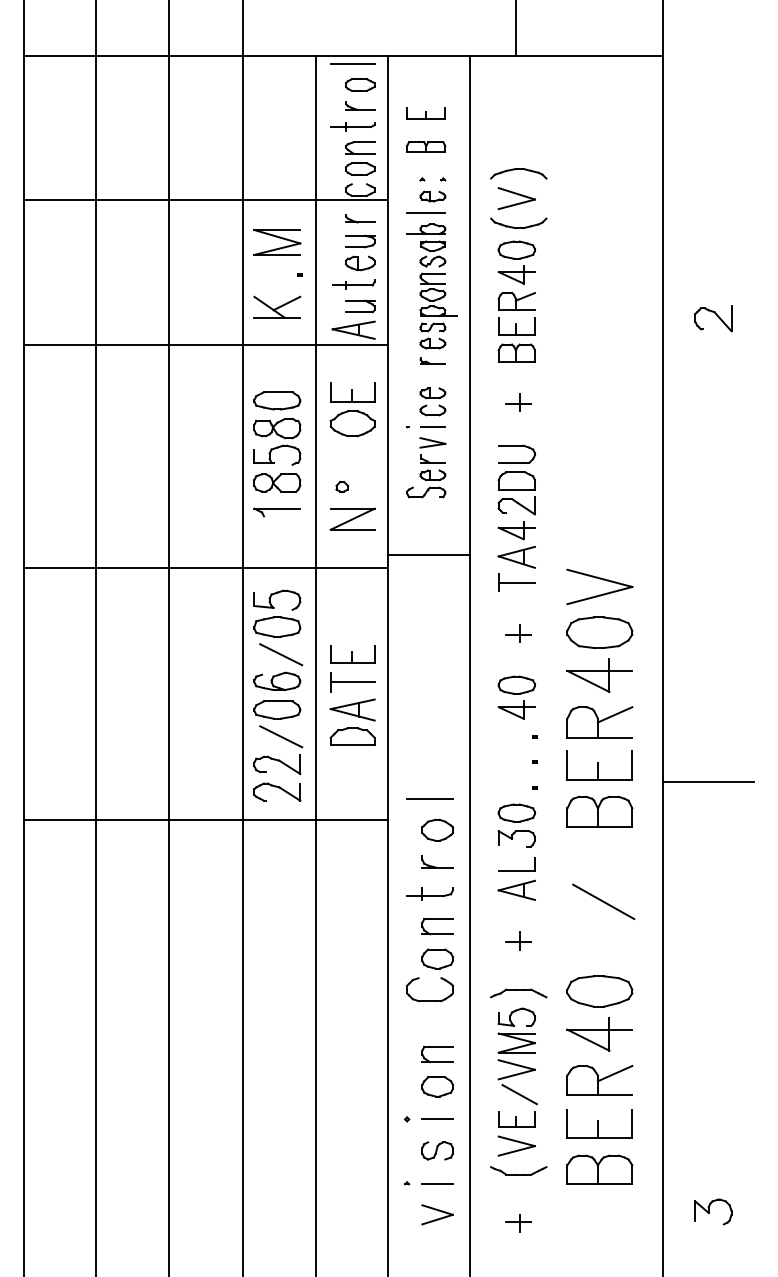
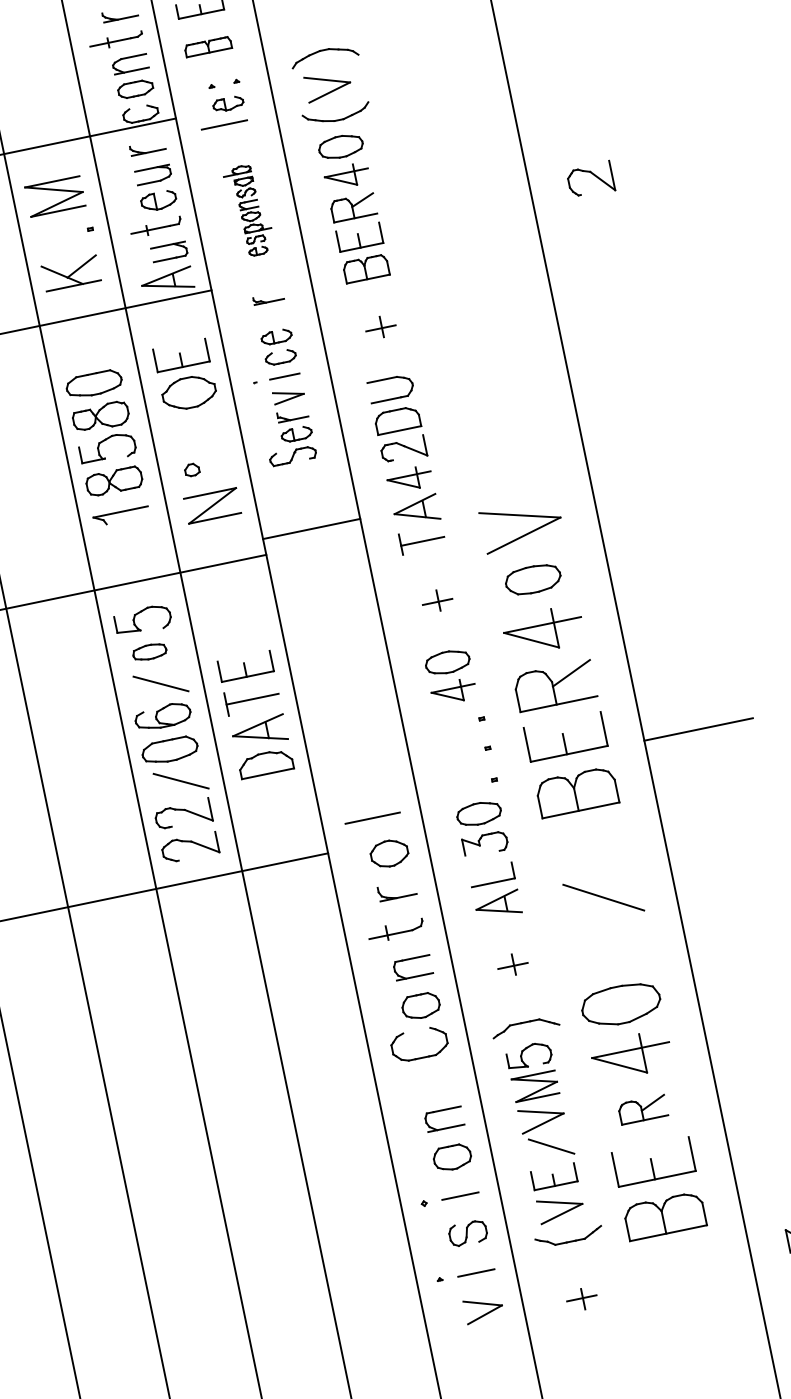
part: (431, 286) -> (248, 210), size x0.6
part: (277, 626) -> (149, 651), size x0.6
part: (599, 632) -> (532, 579), size x0.7
part: (599, 1079) -> (642, 1109), size x0.6

